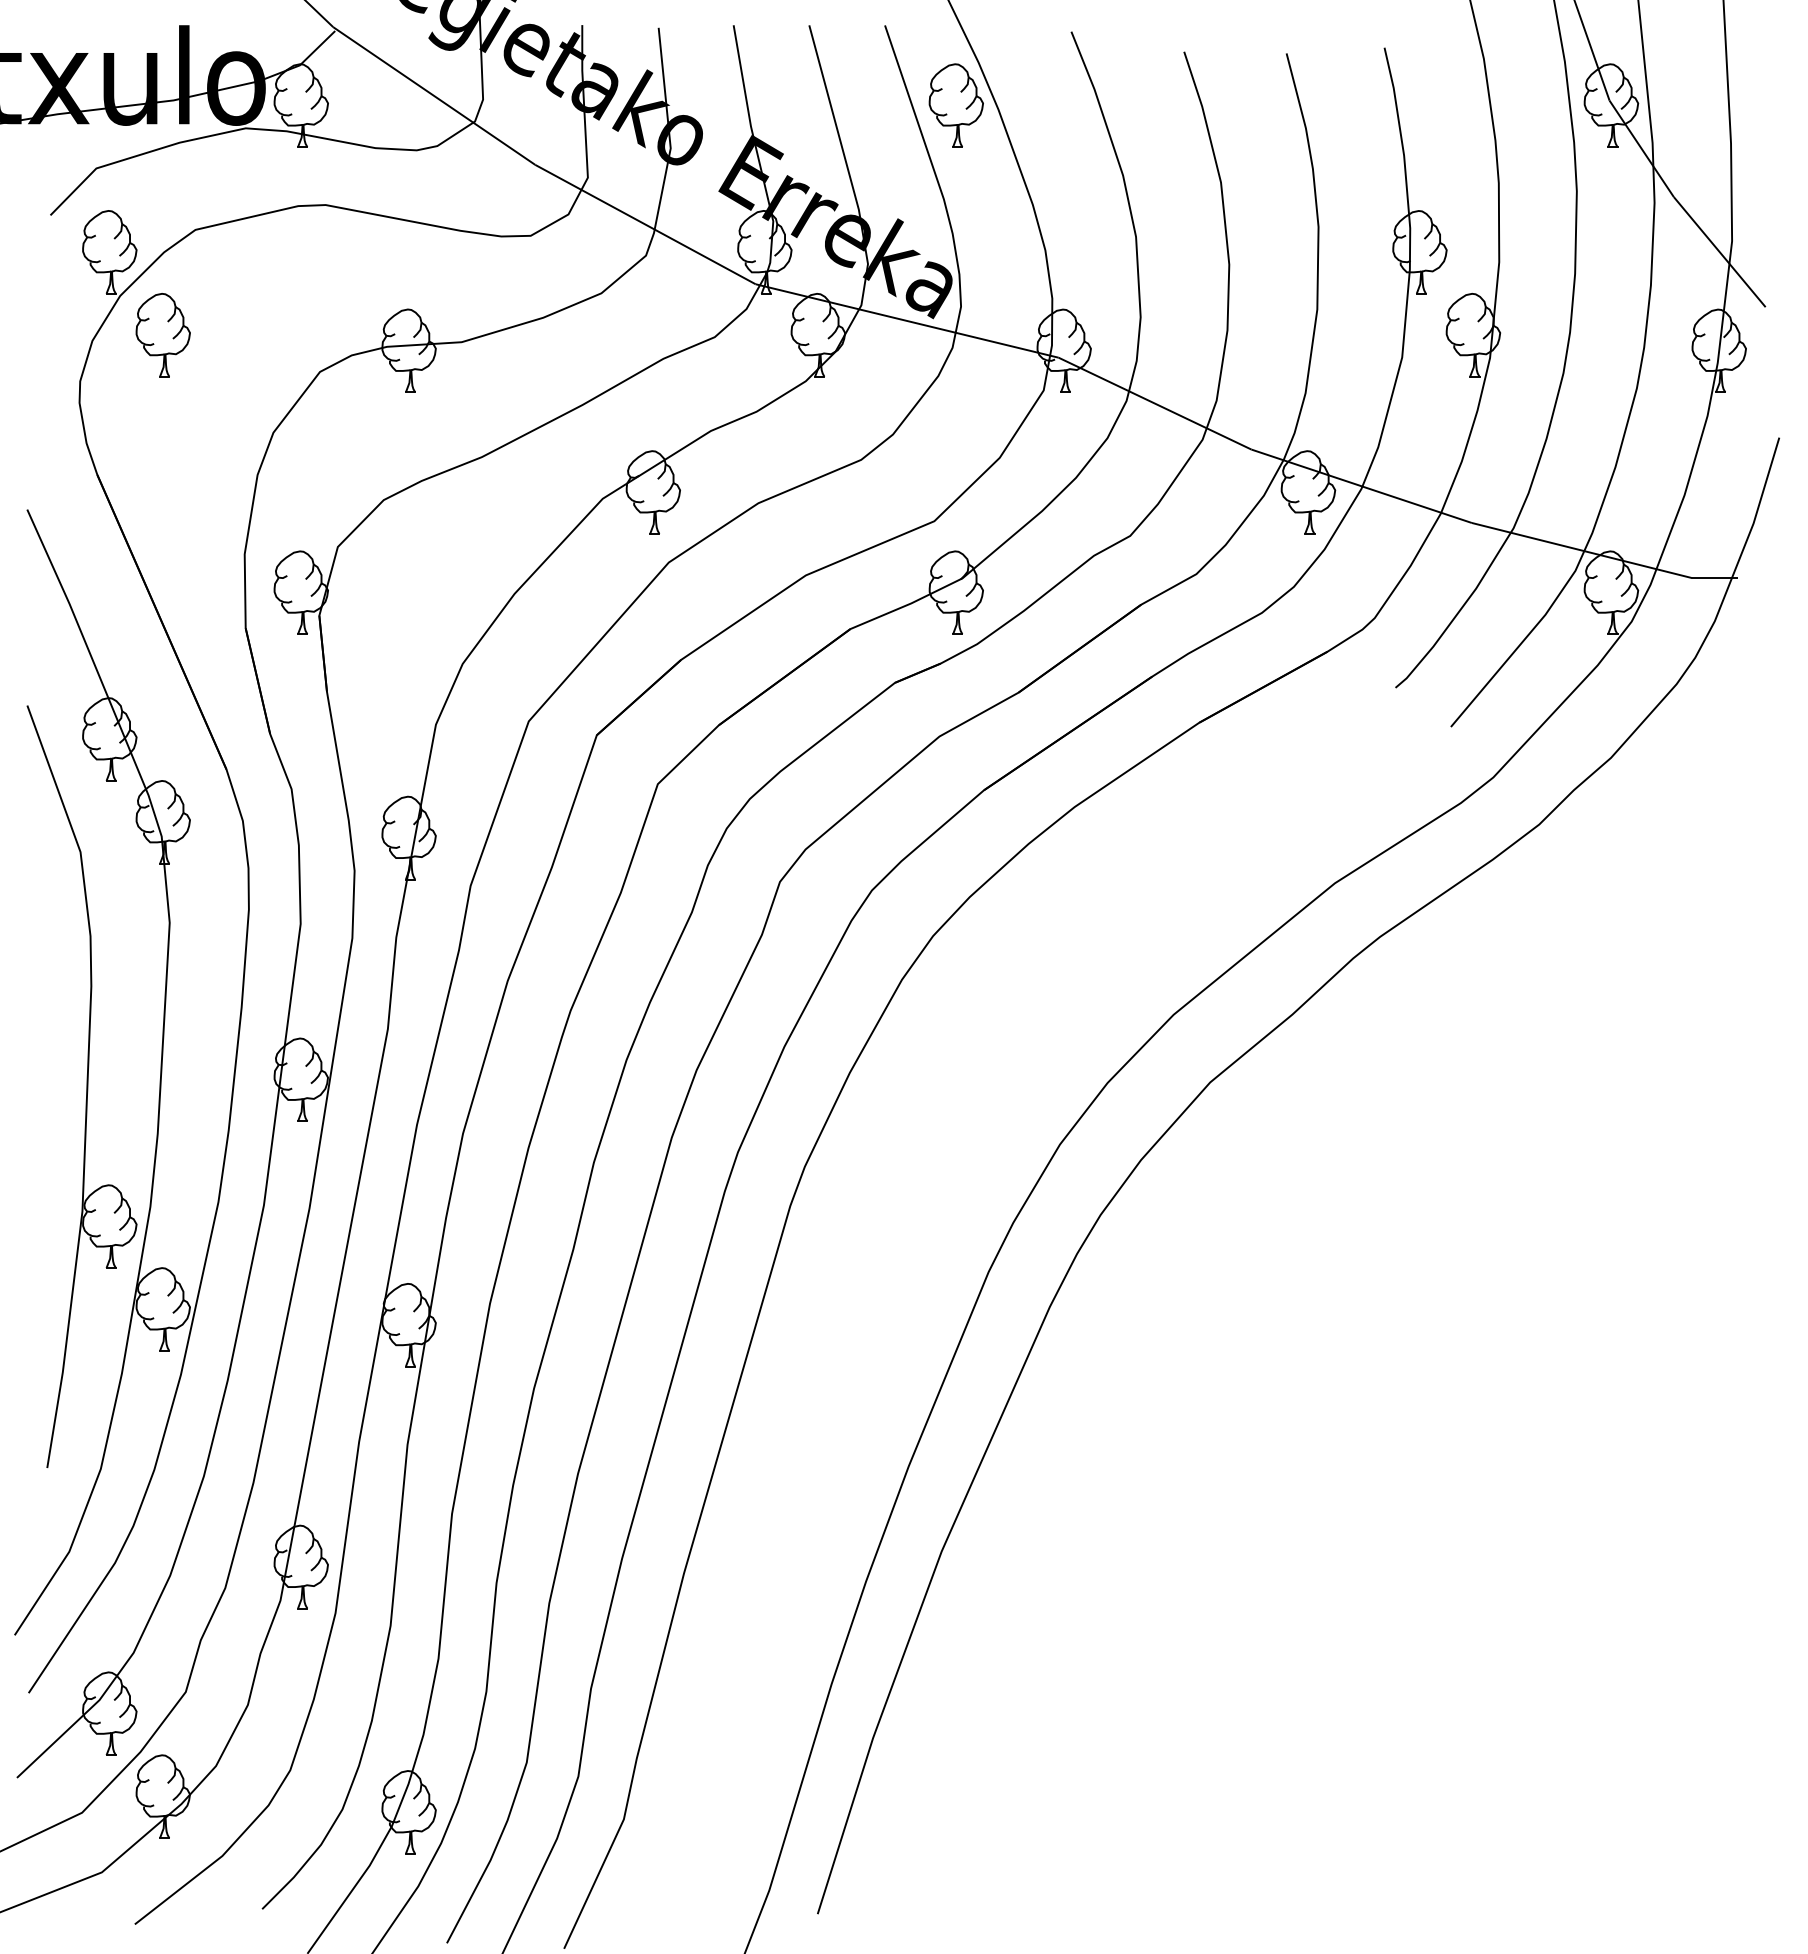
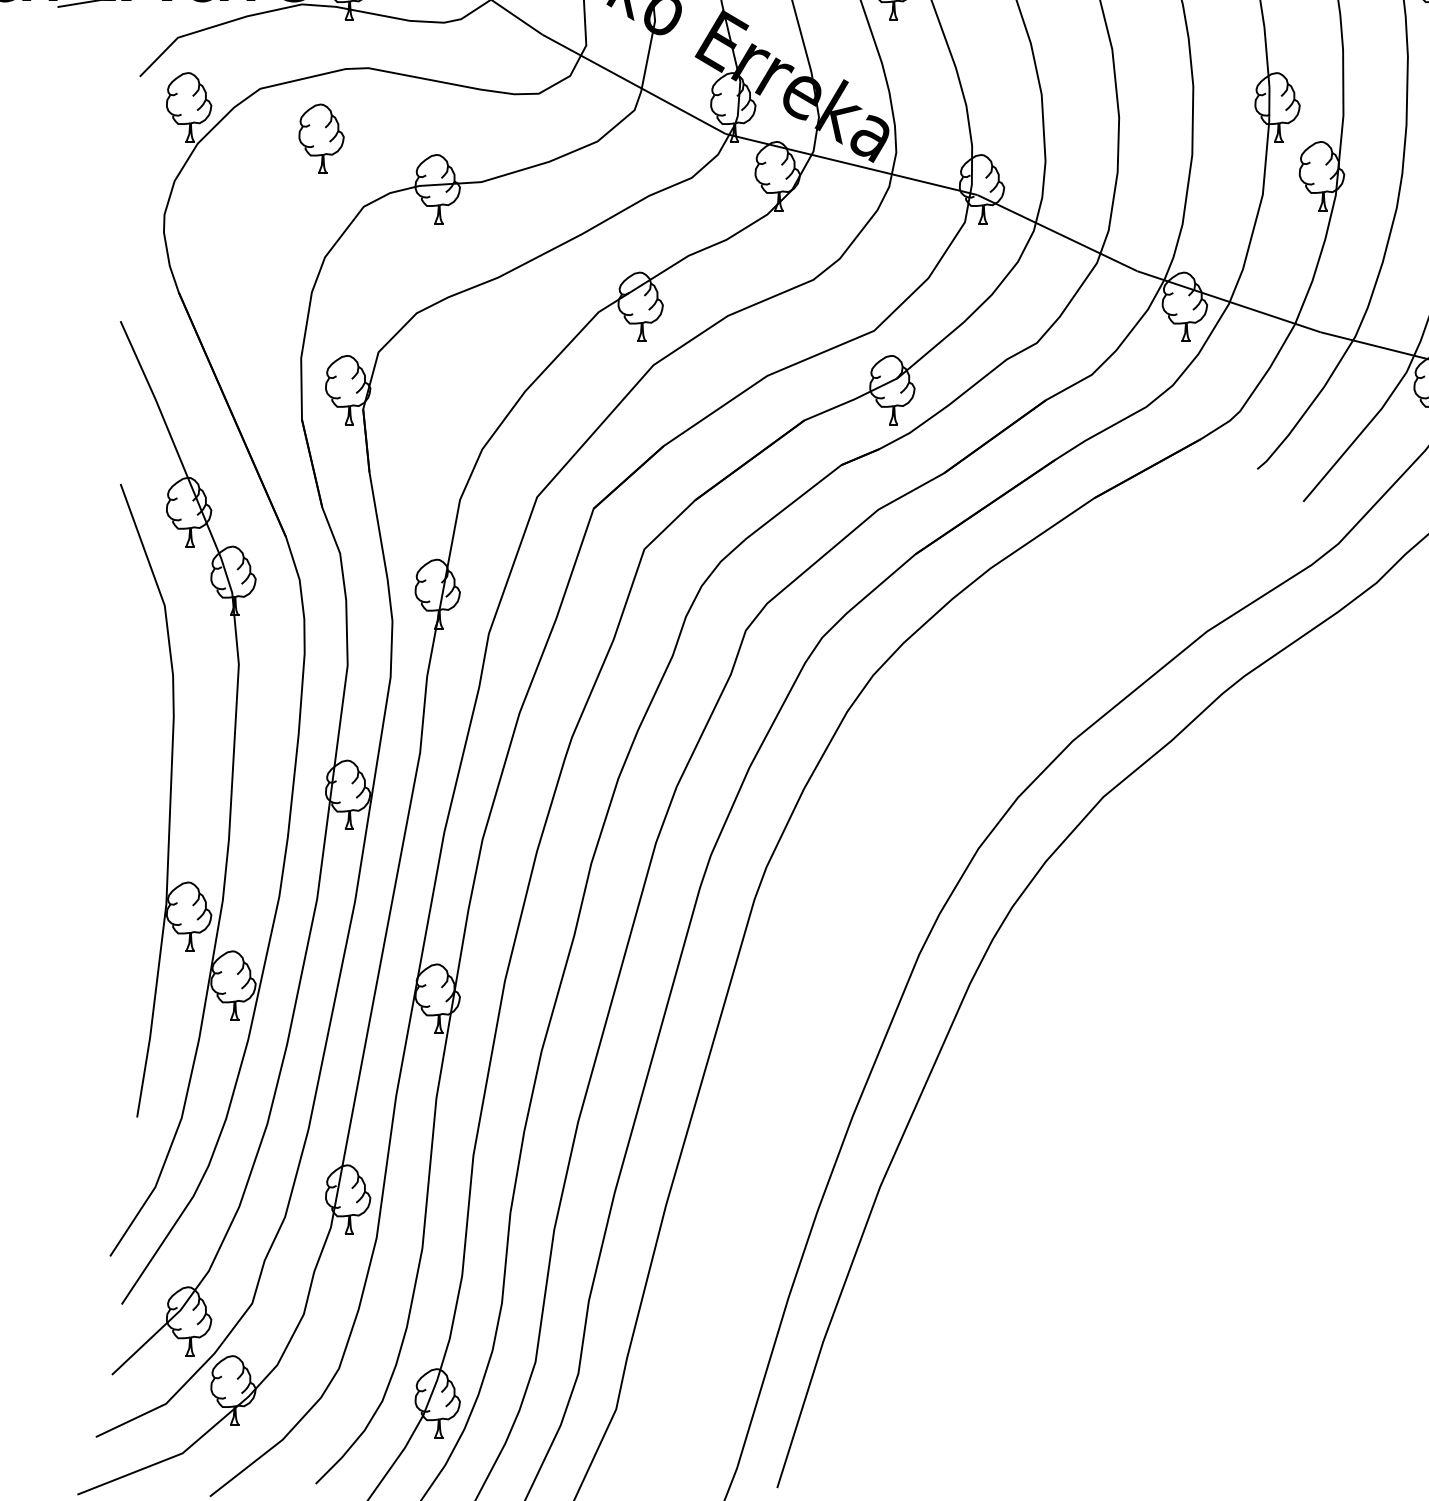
part: (162, 335) -> (320, 139), moved

